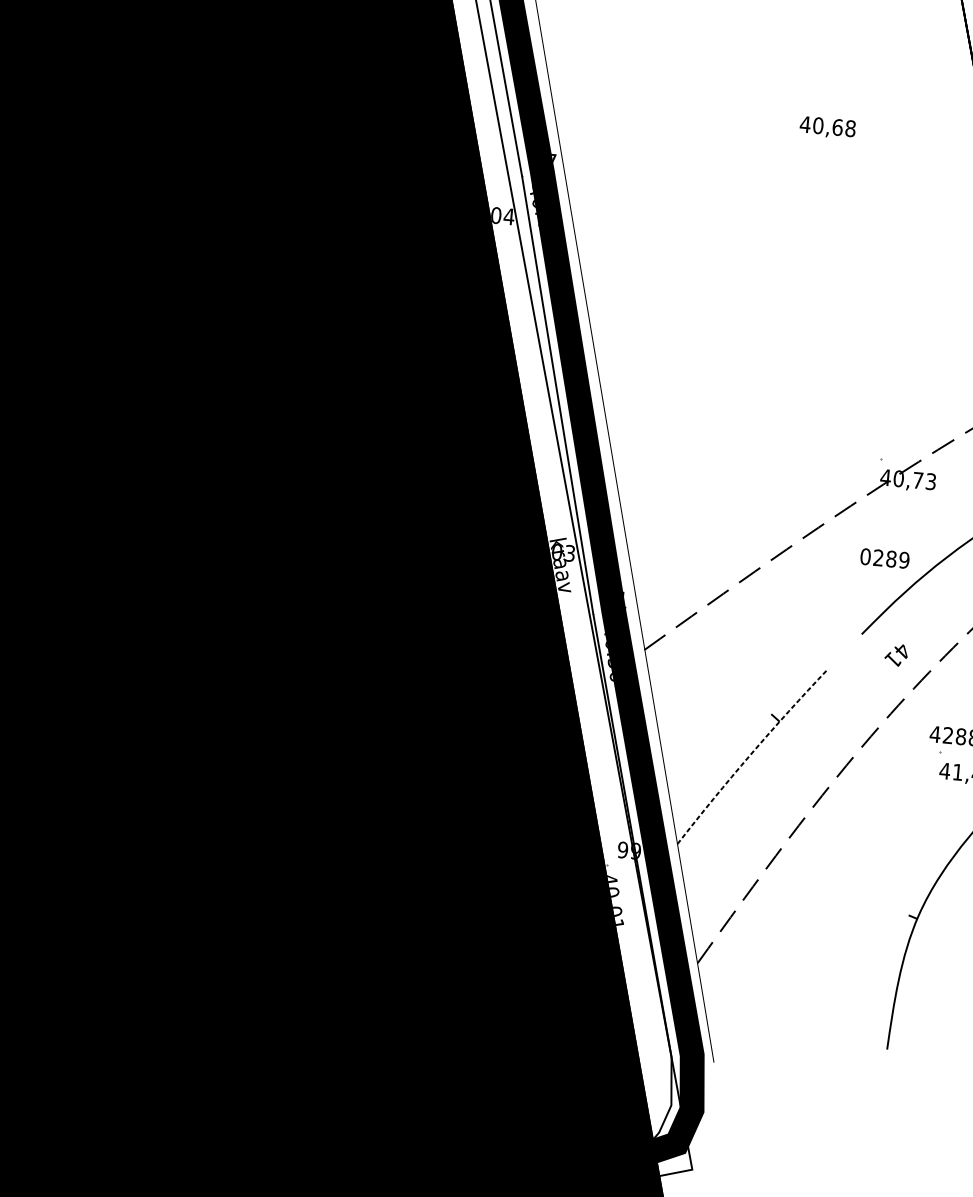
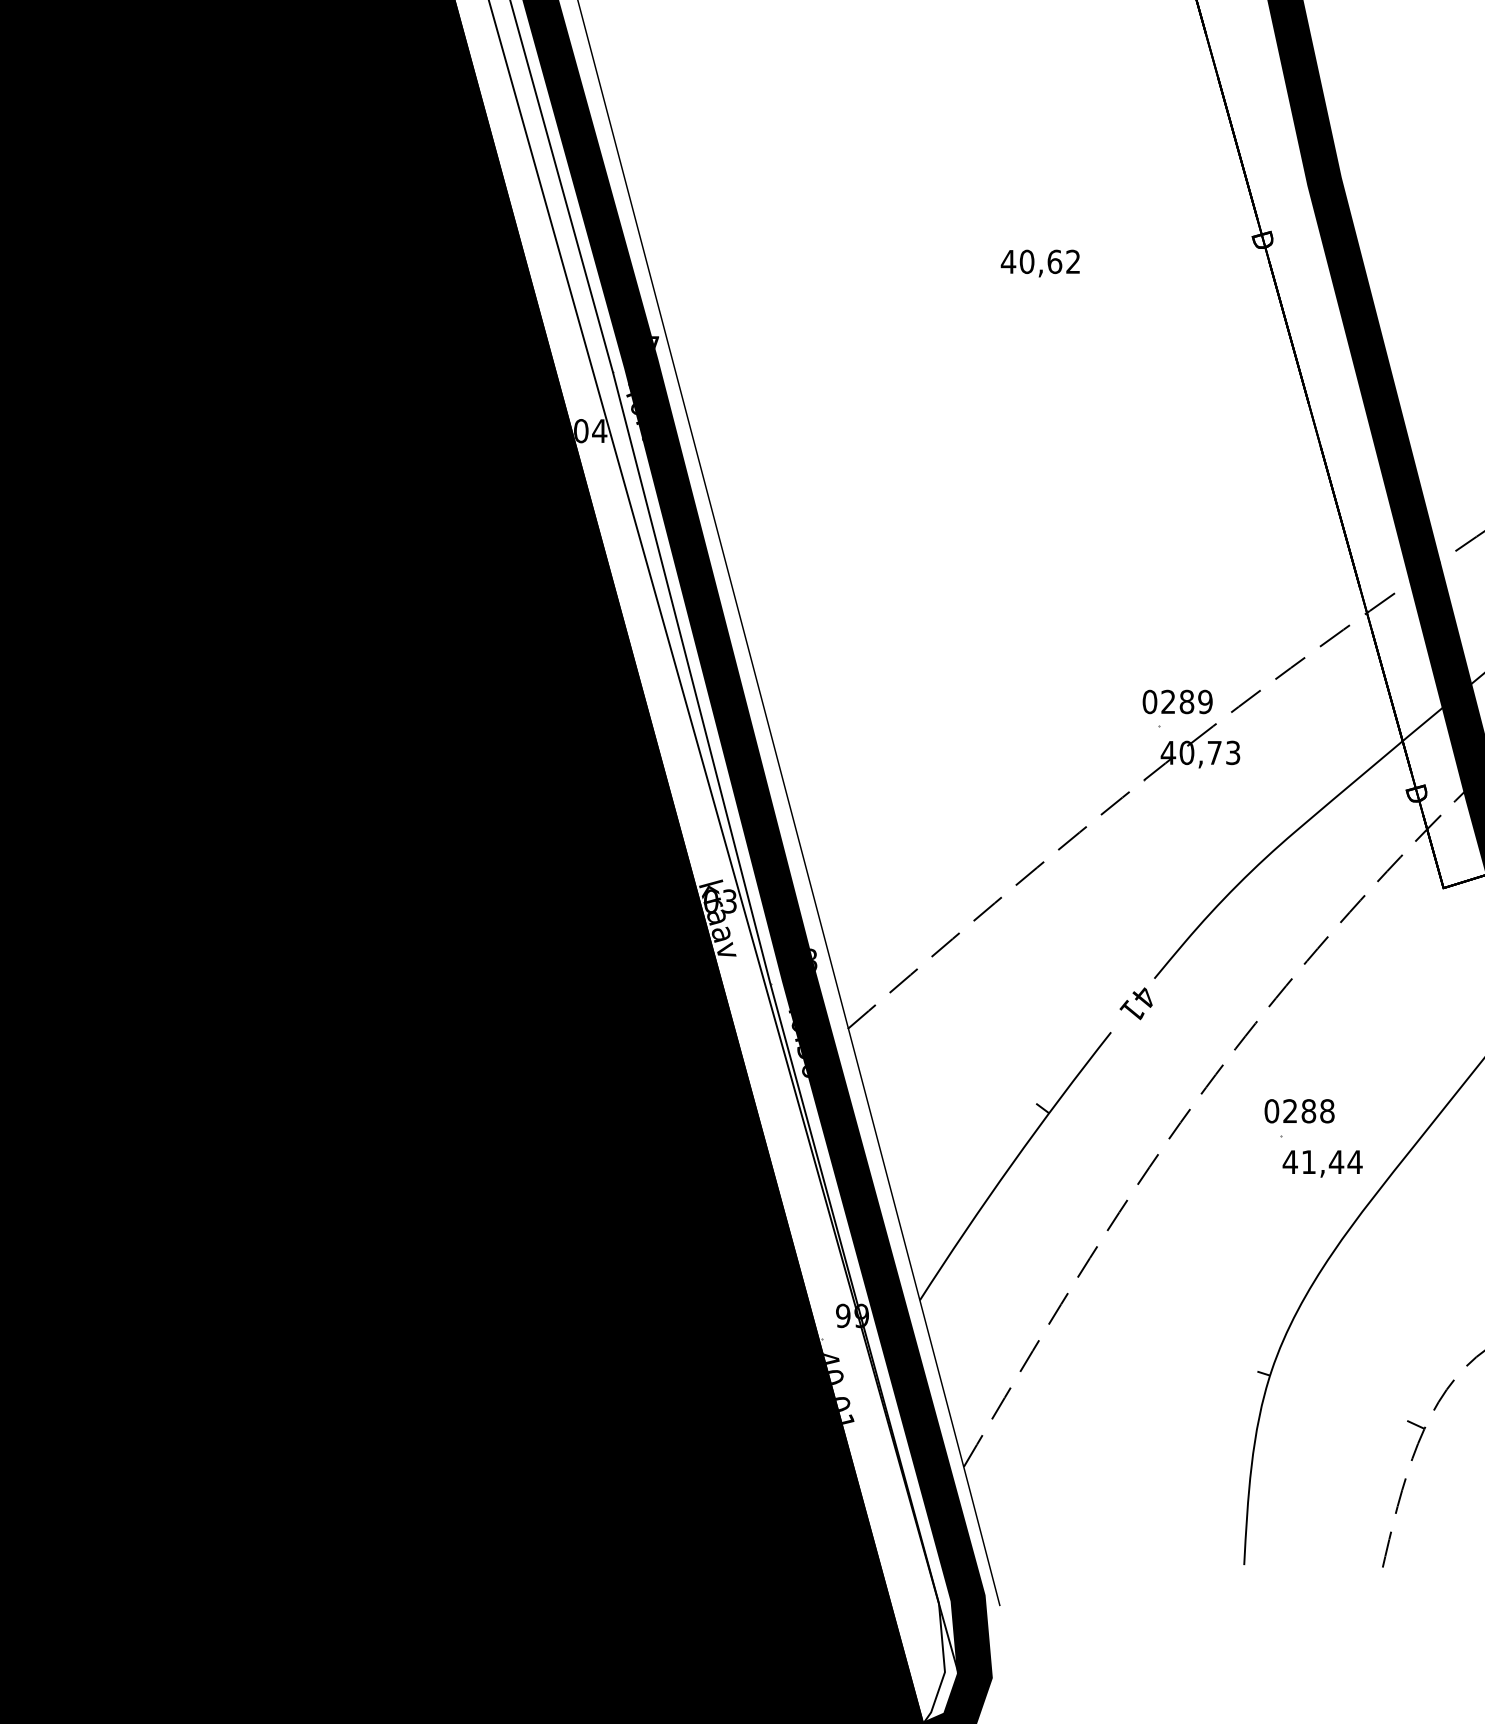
text: (850, 128) -> (1073, 261), 40,68 -> 40,62
text: (884, 558) -> (1177, 701), moved
text: (624, 600) -> (813, 960), 71 -> 98
text: (895, 654) -> (1135, 1003), moved
text: (935, 734) -> (1271, 1111), 4 -> 0
line: (750, 754) -> (1012, 1163), dashed -> solid

